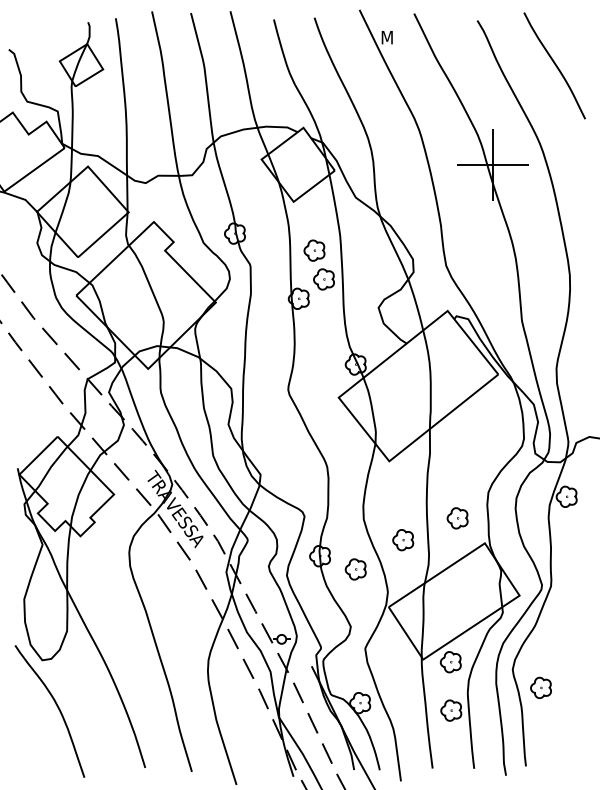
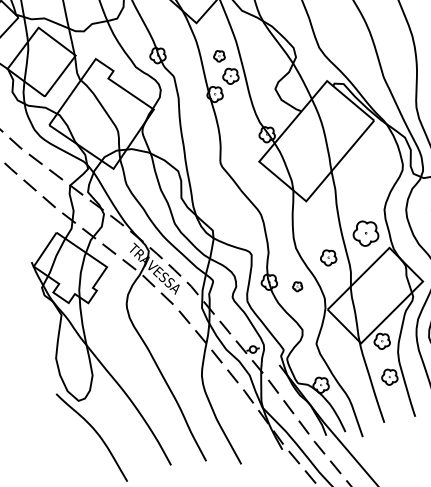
part: (314, 250) -> (219, 56), size x0.7
part: (457, 518) -> (365, 233), size x1.6
part: (355, 569) -> (297, 286), size x0.6

